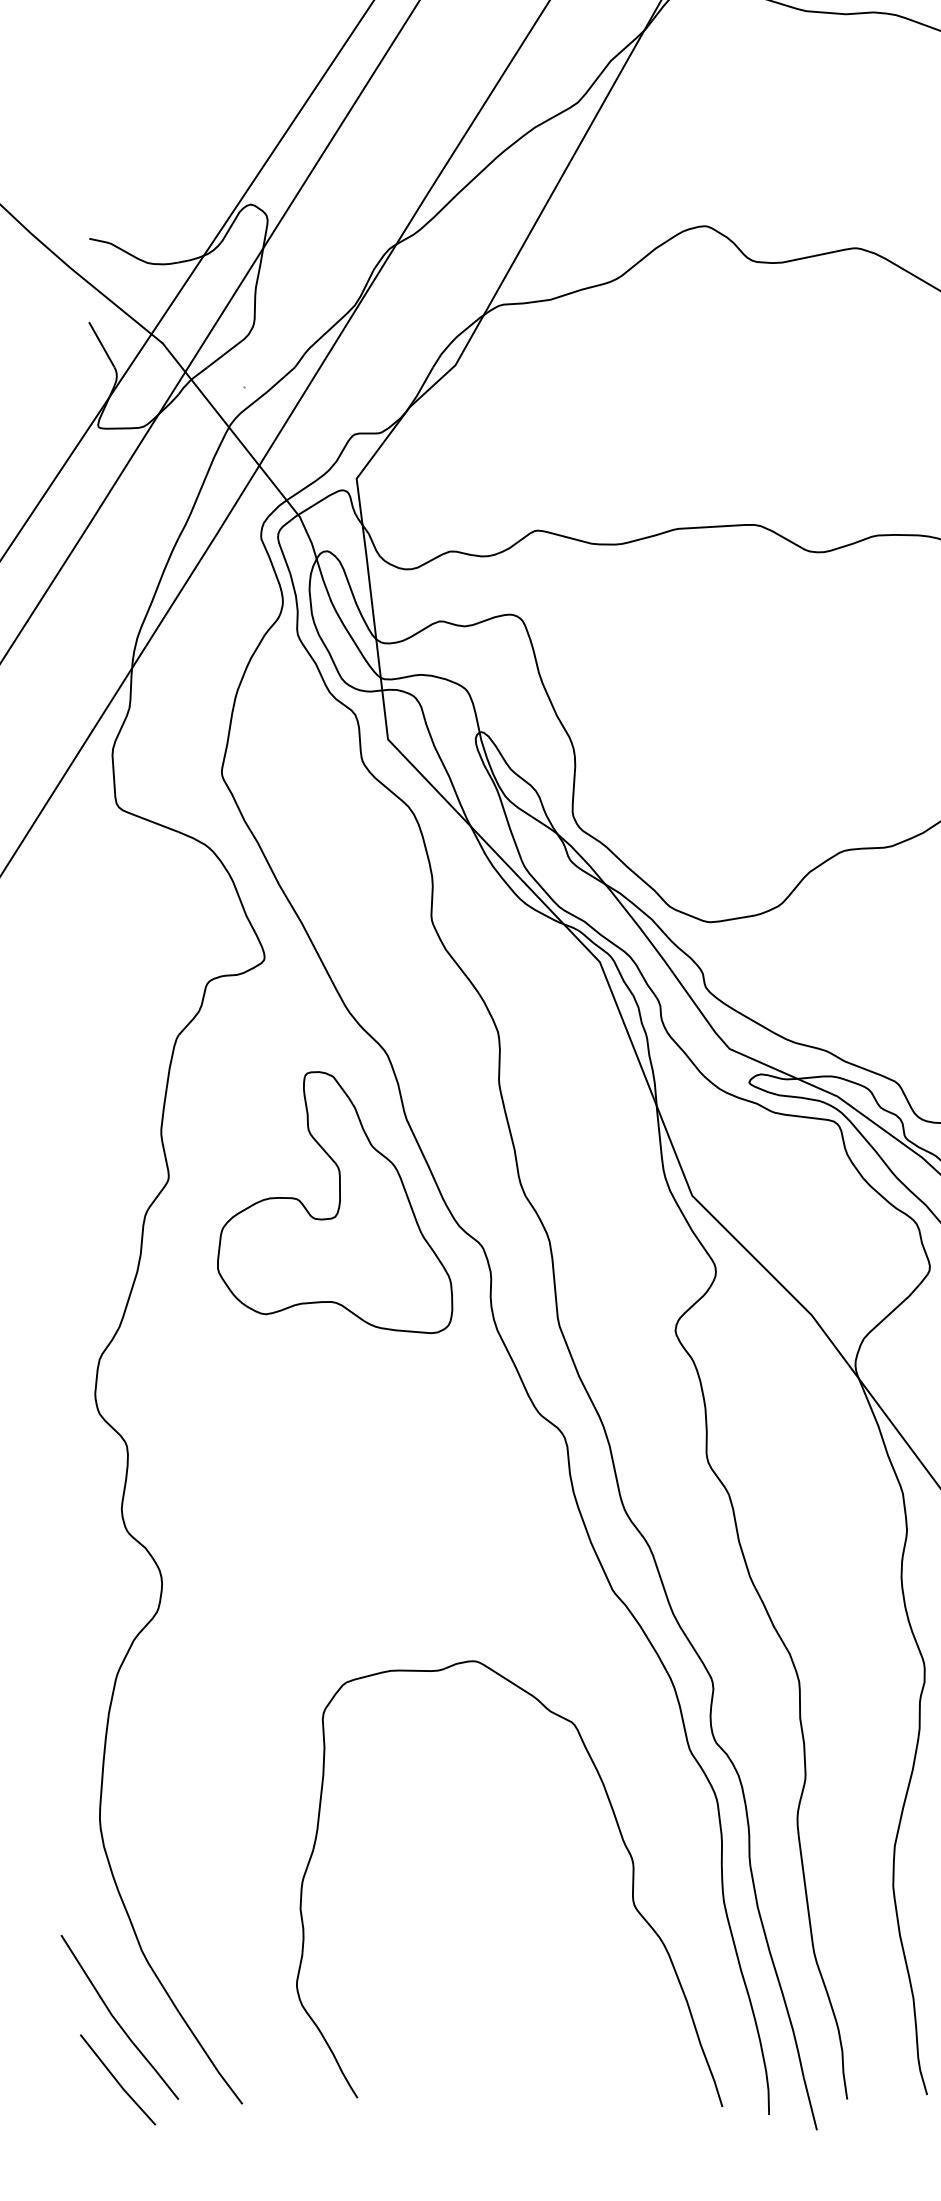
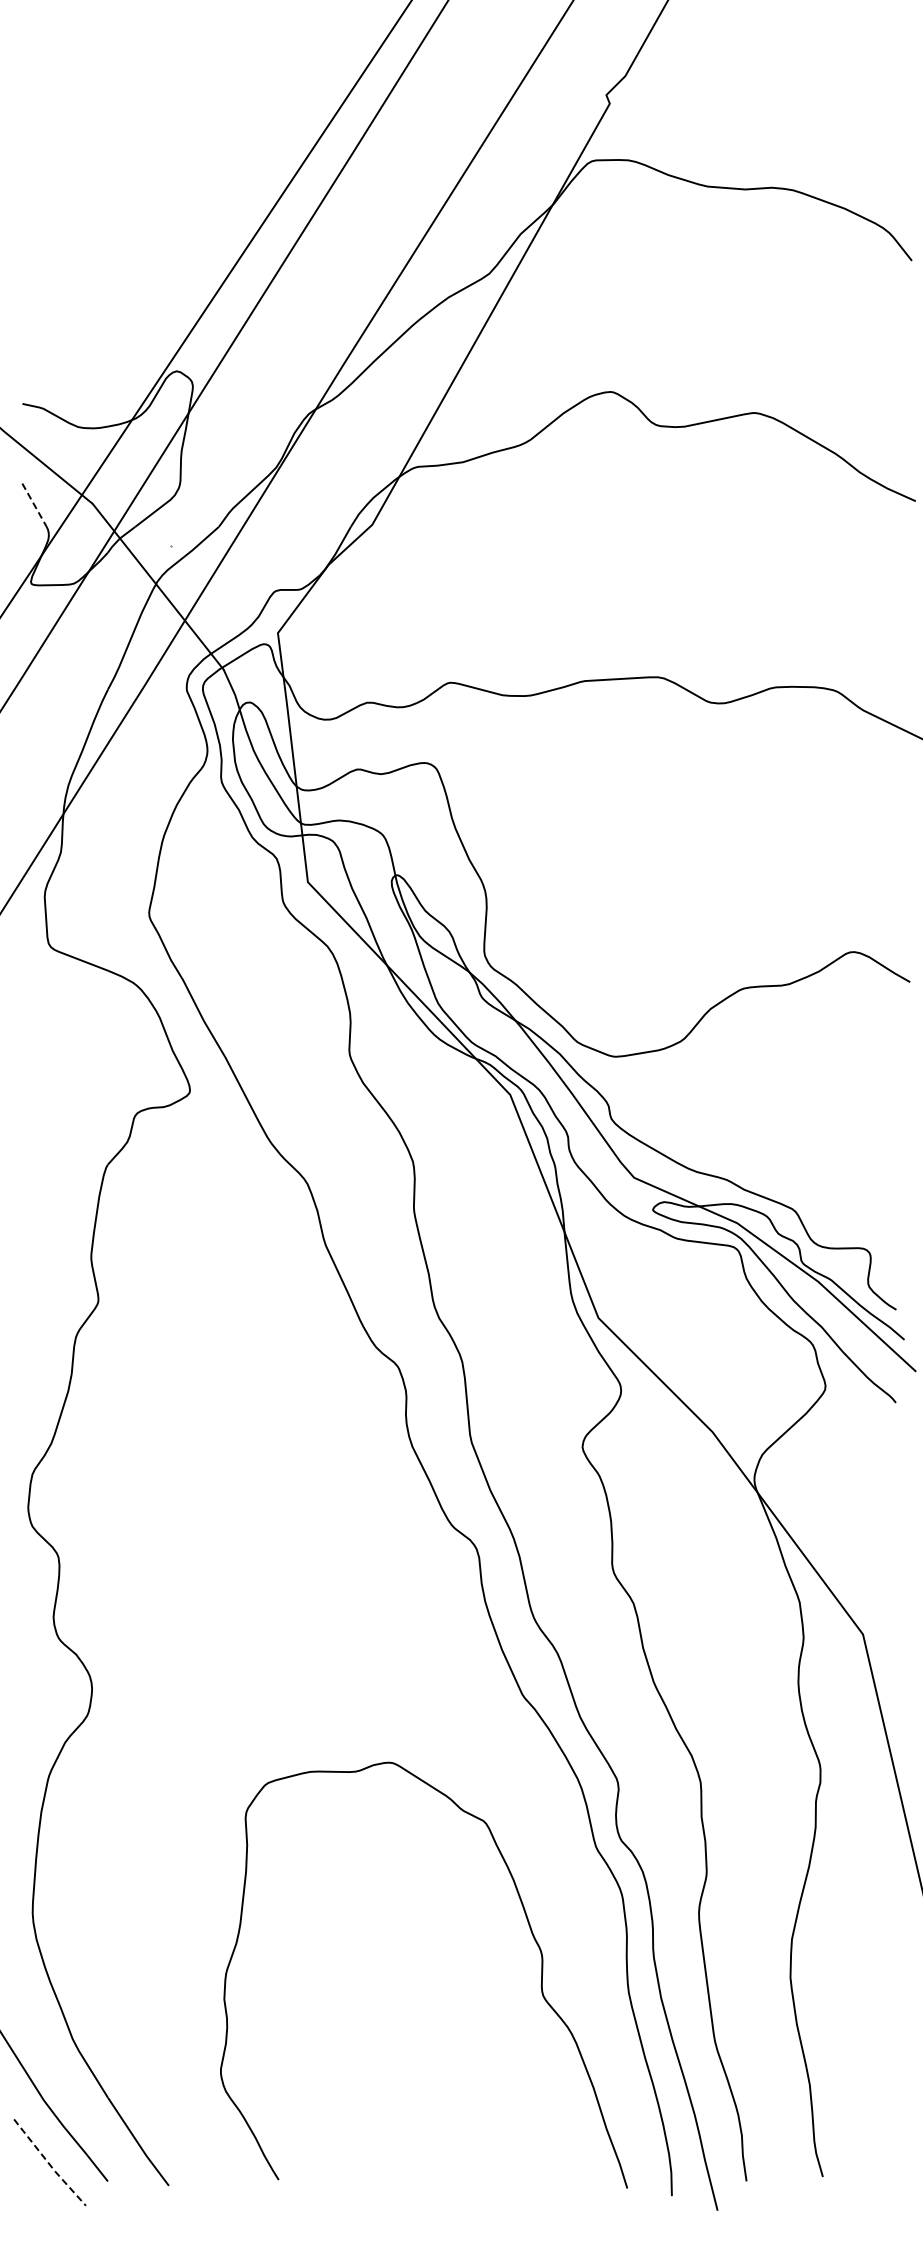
line: (101, 345) -> (34, 505), solid -> dashed
part: (335, 1202) -> (257, 1324), removed
line: (117, 2080) -> (49, 2163), solid -> dashed

